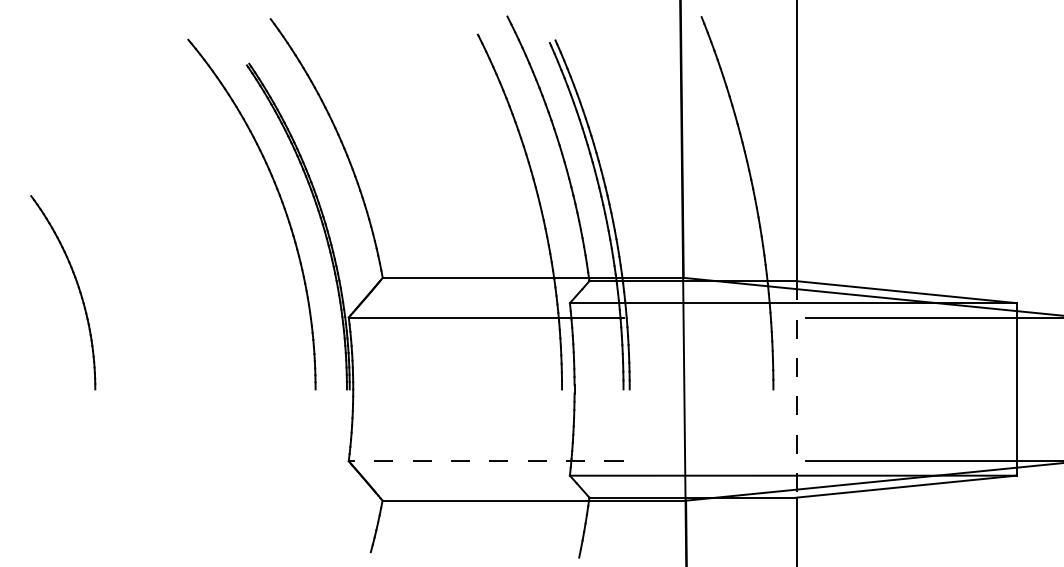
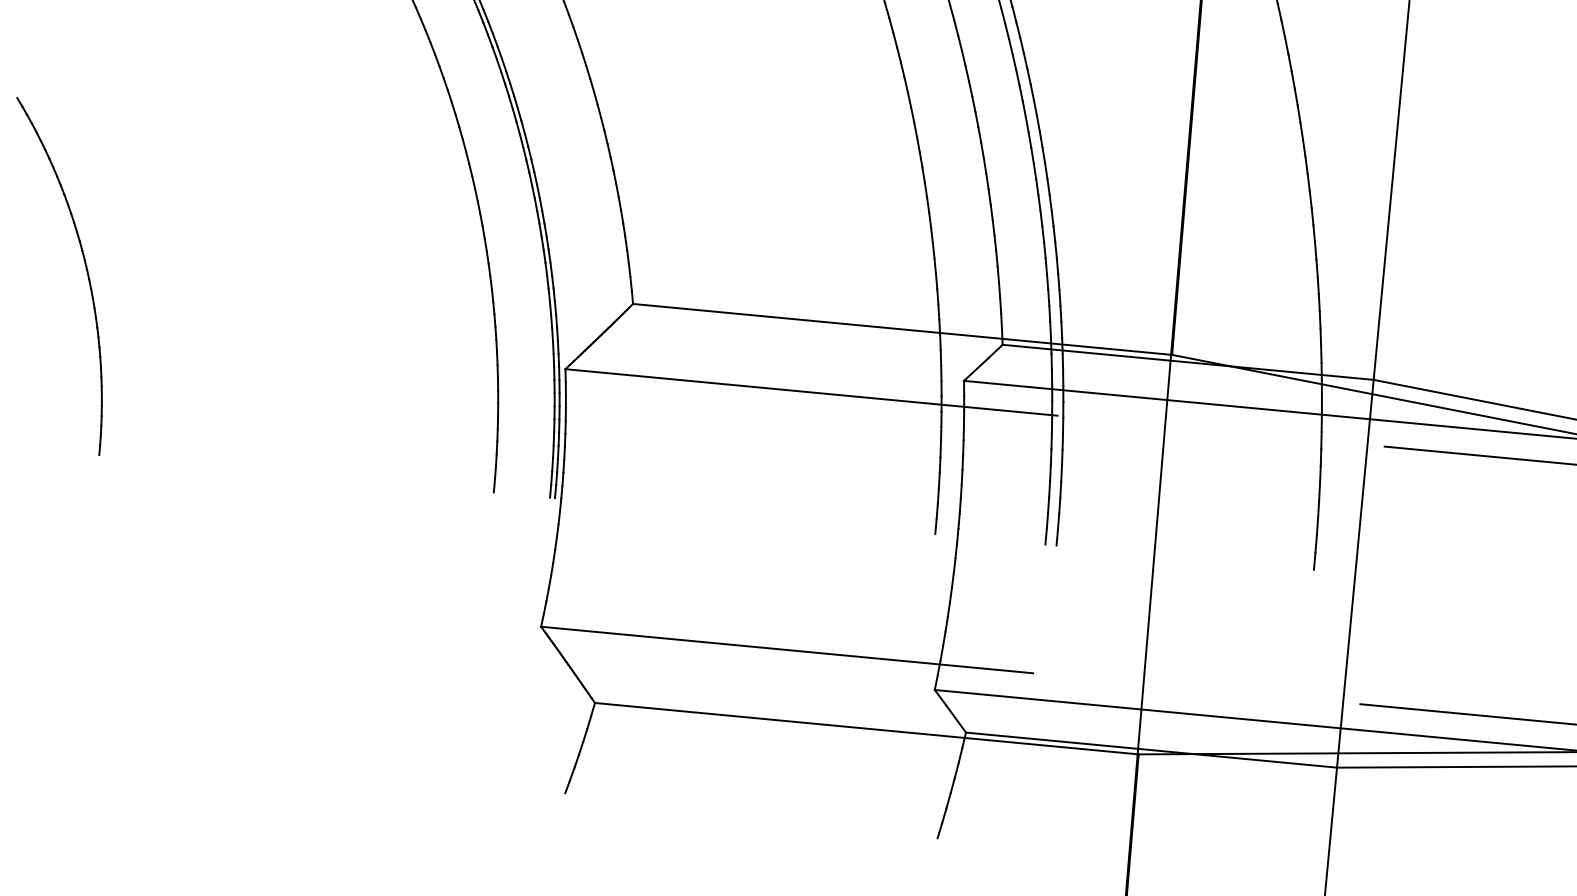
line: (796, 389) -> (1355, 573), dashed -> solid
line: (485, 461) -> (785, 650), dashed -> solid

